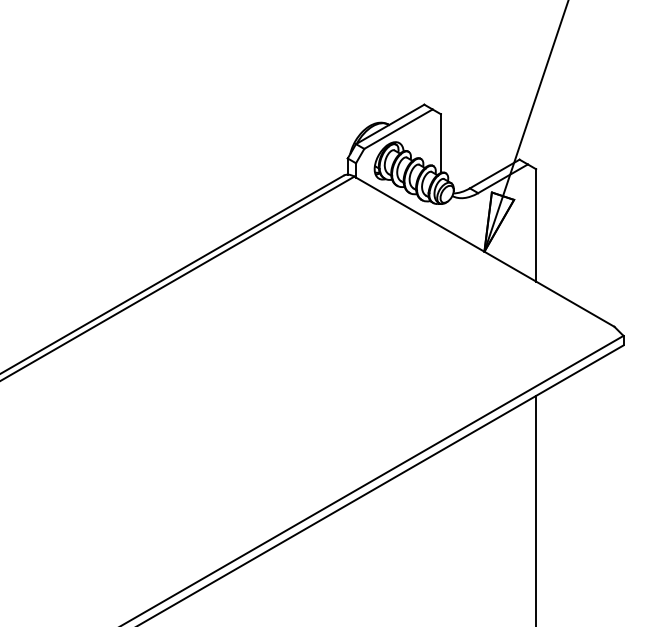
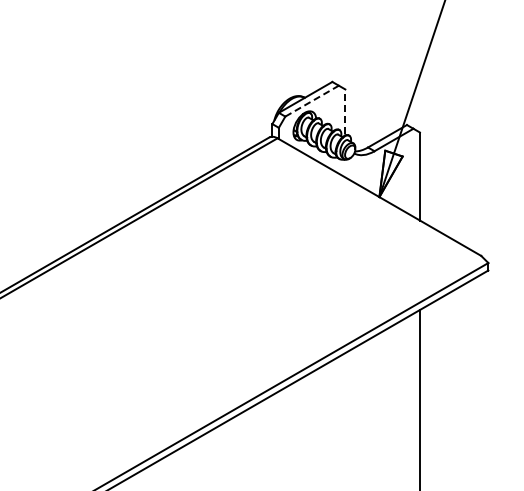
line: (398, 129) -> (312, 101), solid -> dashed
line: (441, 142) -> (345, 111), solid -> dashed

